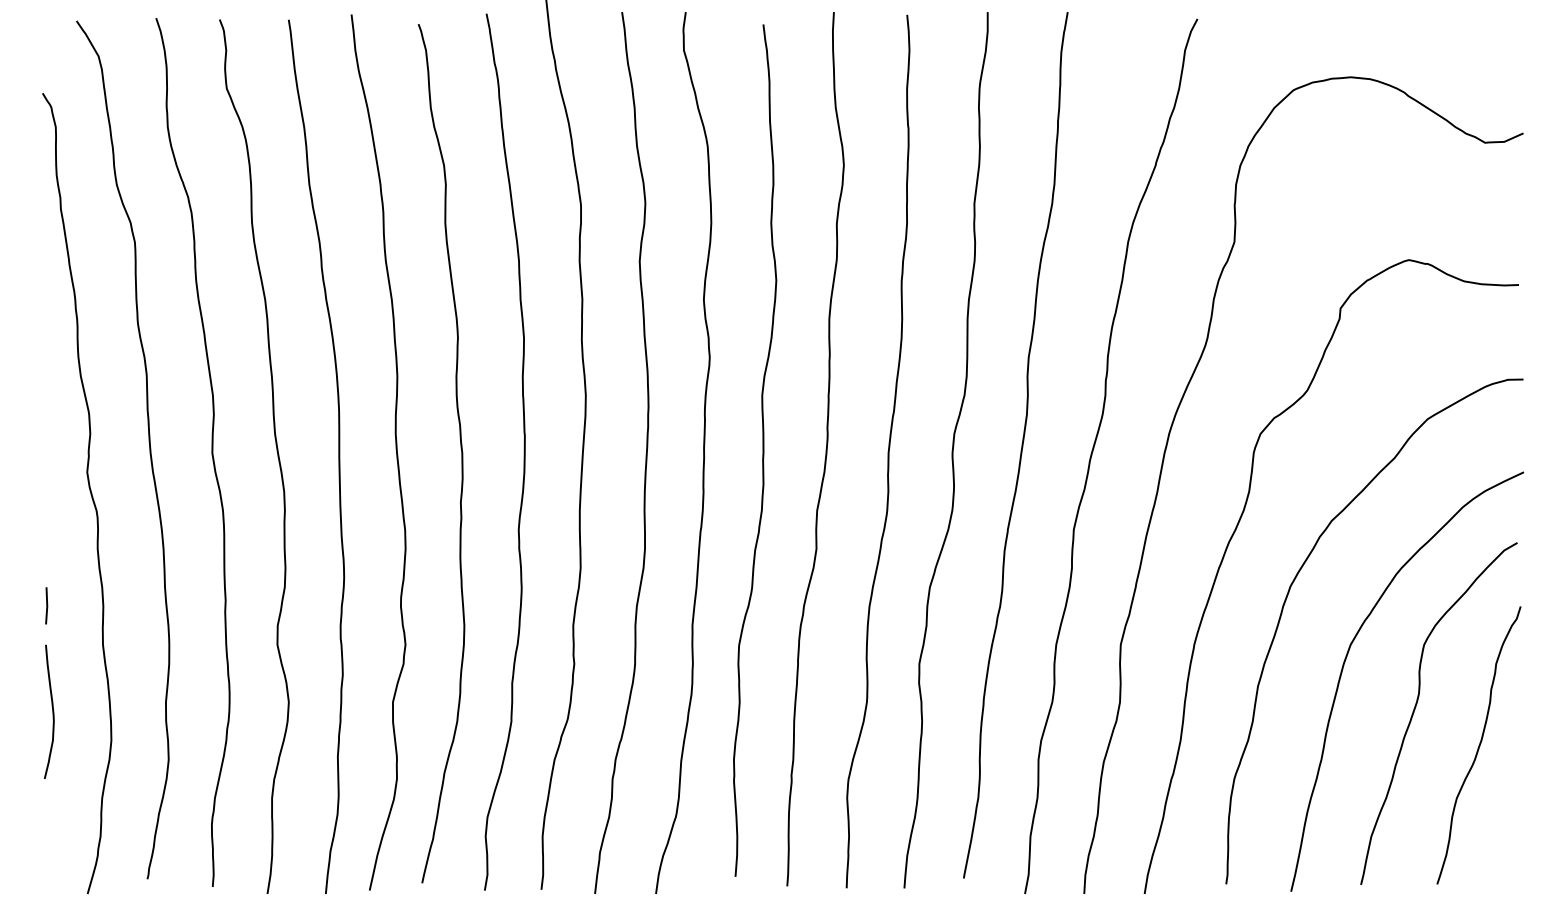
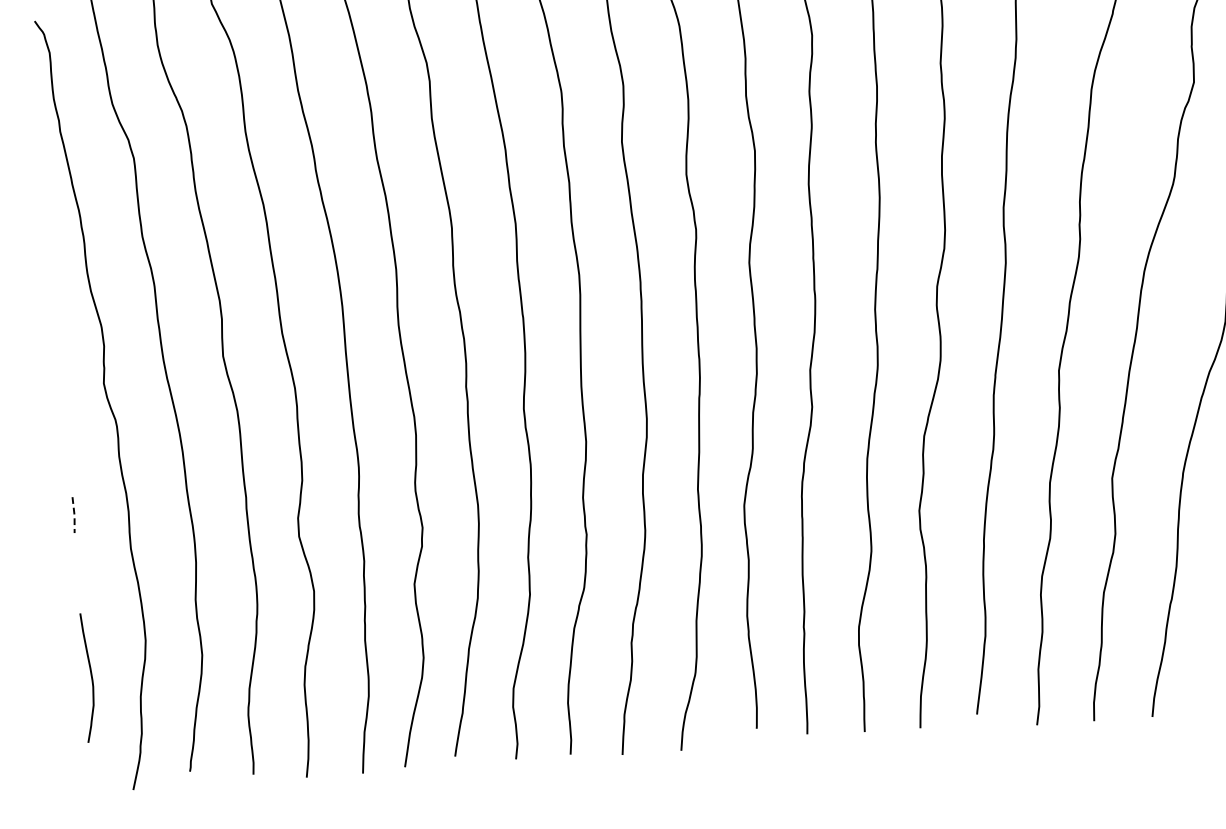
line: (47, 606) -> (74, 515), solid -> dashed
curve: (52, 711) -> (91, 677), moved

